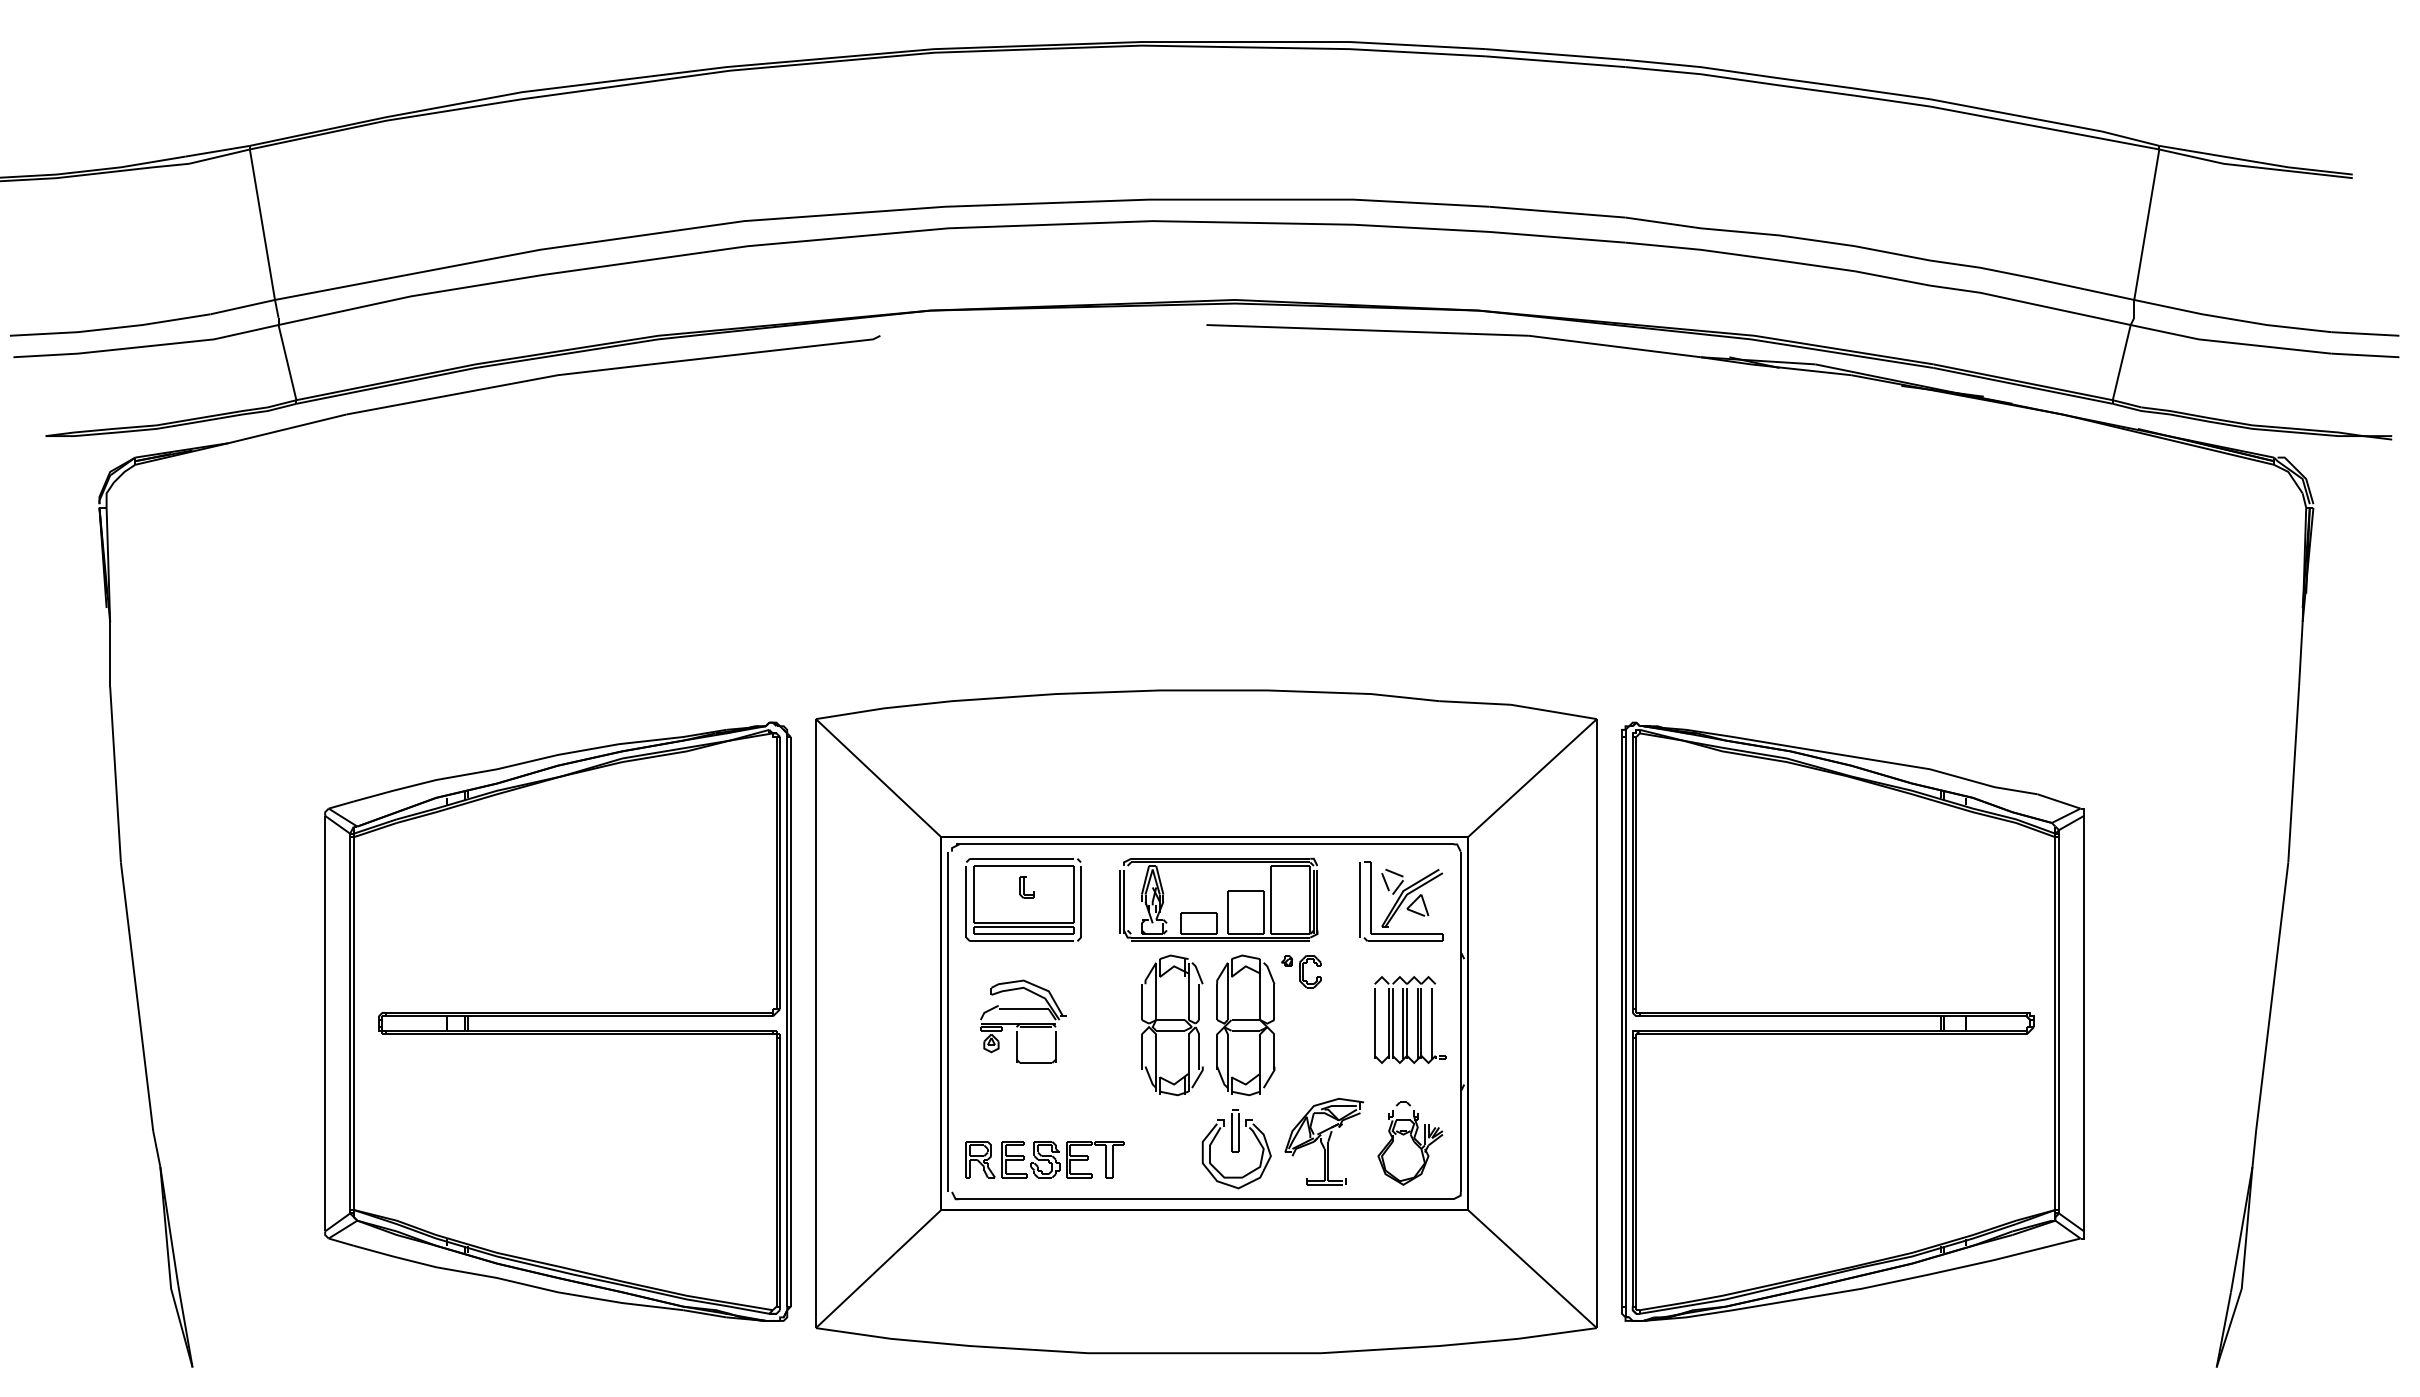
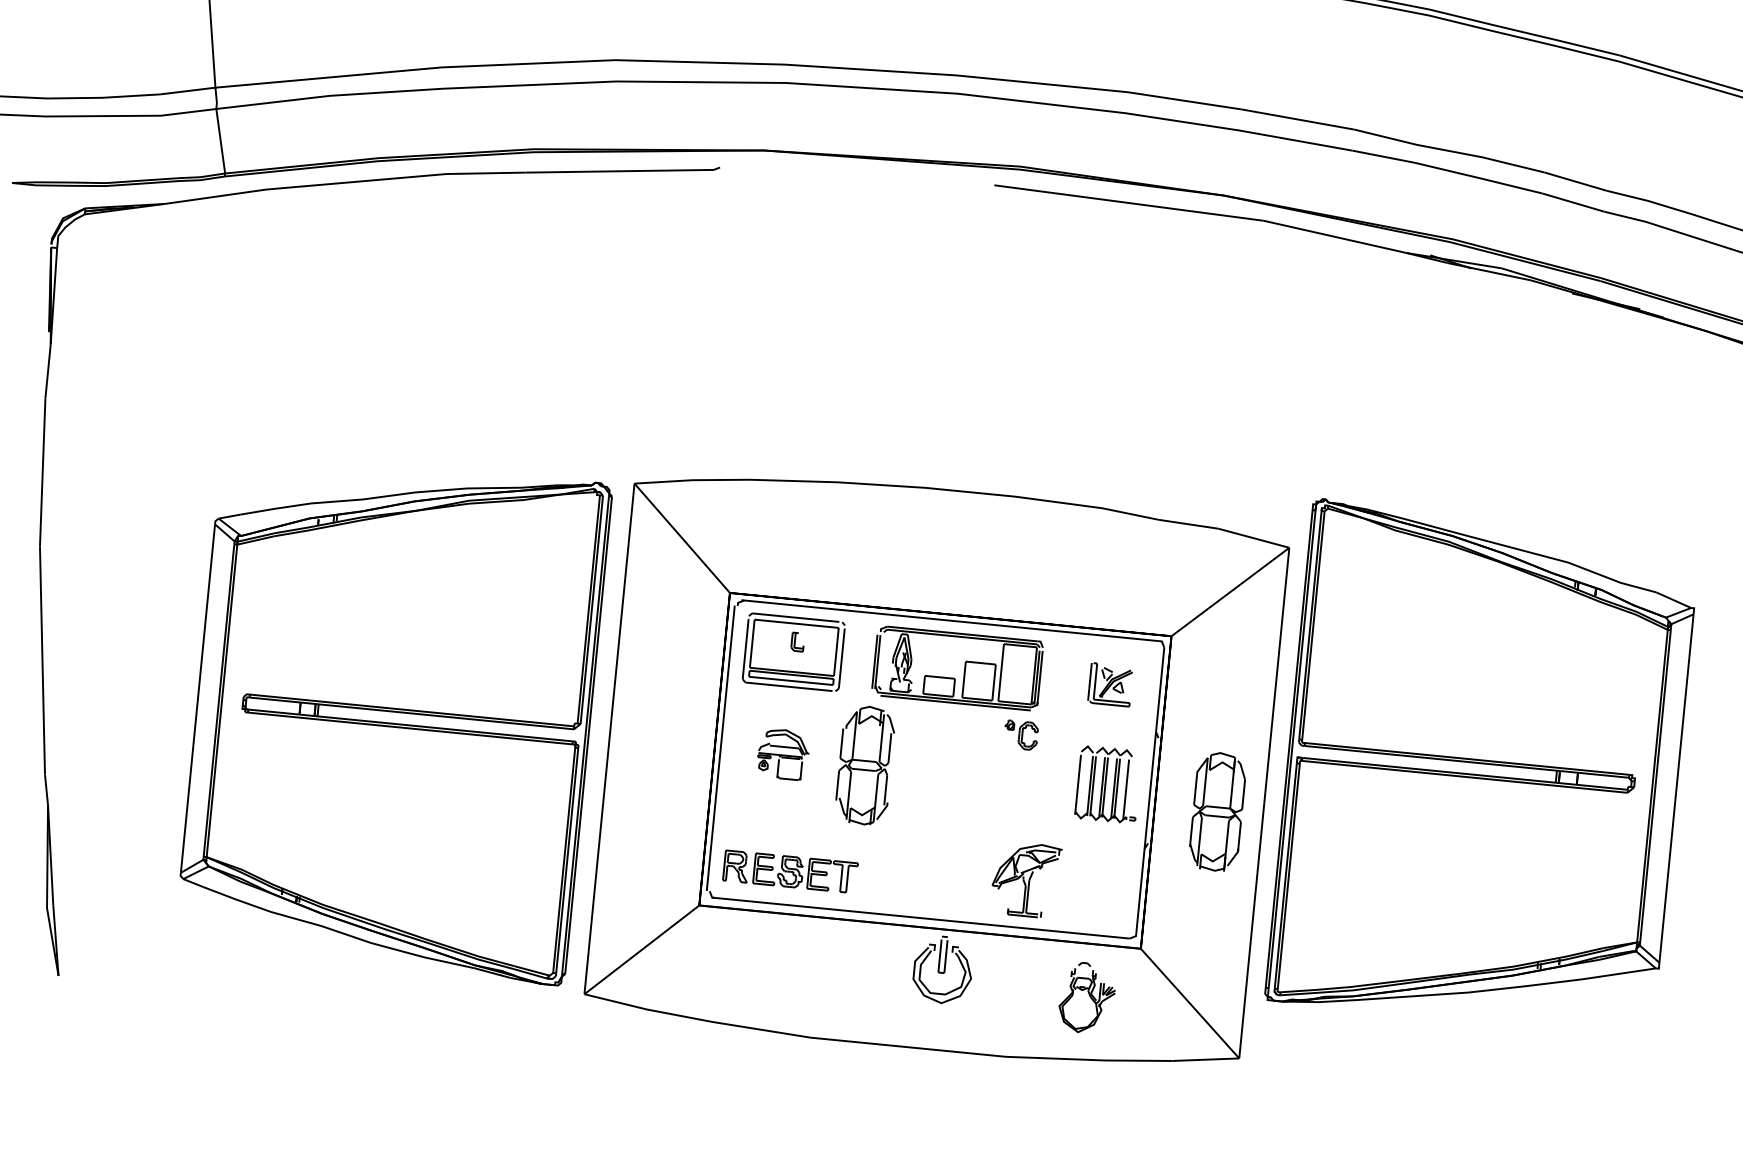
part: (1401, 901) -> (1110, 684), size x0.6
part: (1023, 1021) -> (783, 754), size x0.7
part: (1852, 1021) -> (1482, 767), moved
part: (1172, 1025) -> (865, 765), moved
part: (1245, 1025) -> (1217, 811), moved
part: (1410, 1143) -> (1087, 998), moved
part: (1236, 1149) -> (942, 970), moved

